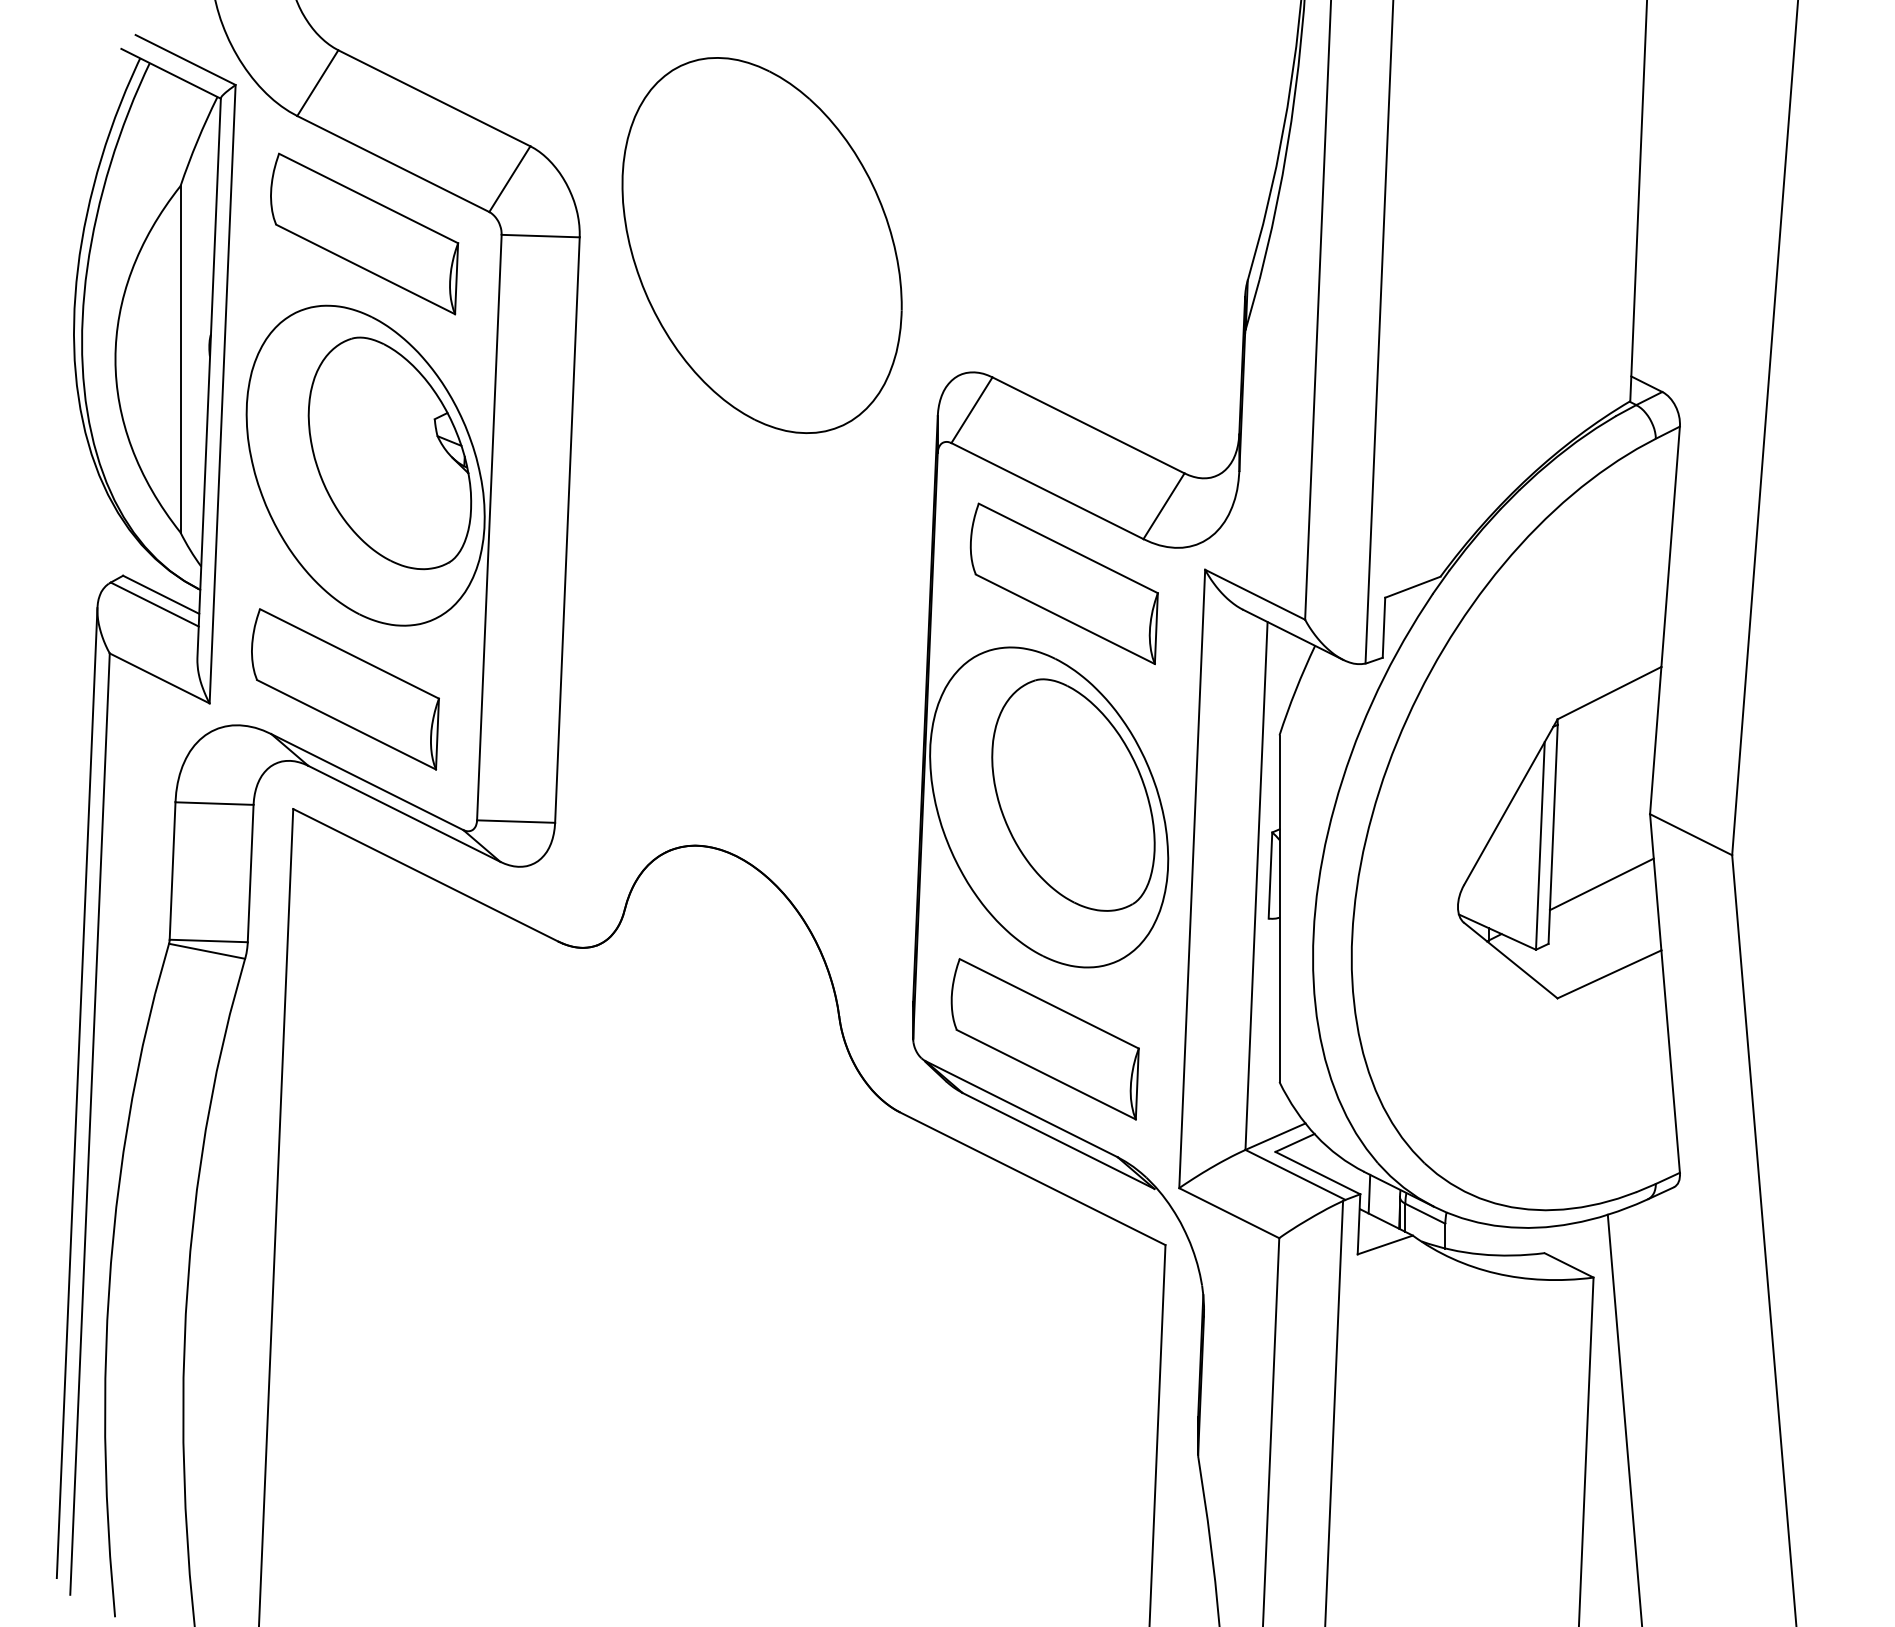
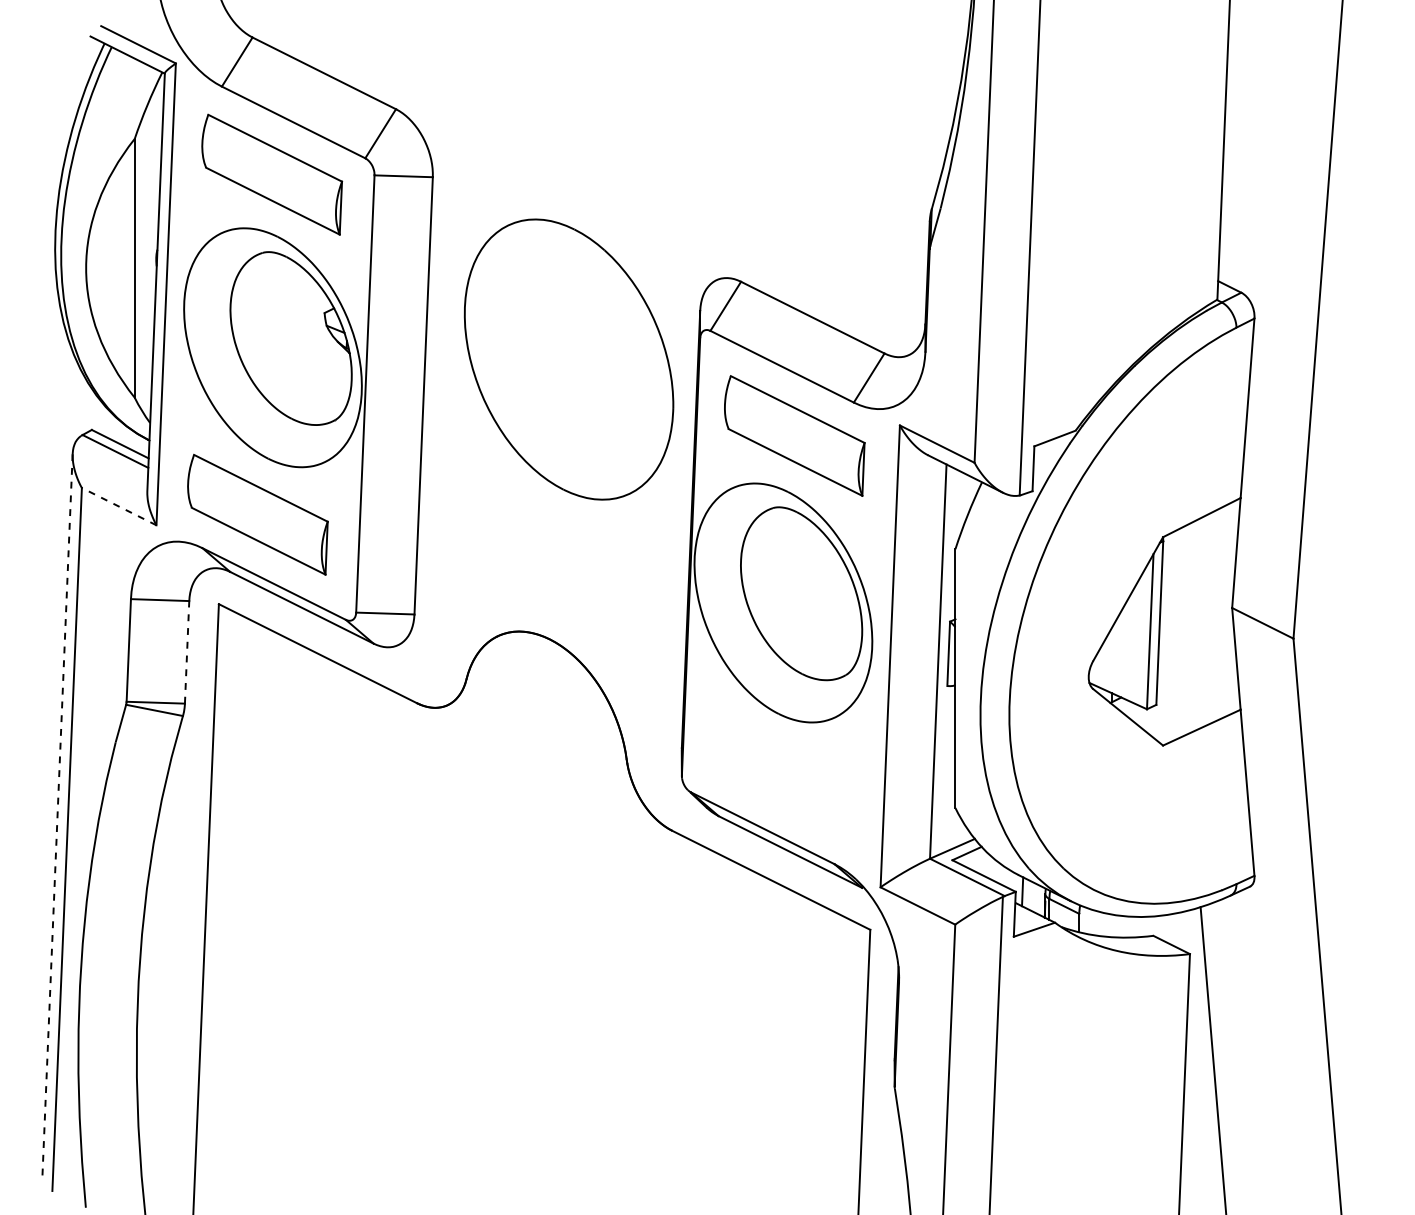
part: (761, 245) -> (568, 359), moved
line: (159, 678) -> (119, 506), solid -> dashed
line: (250, 873) -> (186, 652), solid -> dashed
line: (1601, 884) -> (1195, 660), removed
part: (1044, 1039) -> (779, 776), removed
line: (77, 1093) -> (57, 816), solid -> dashed

